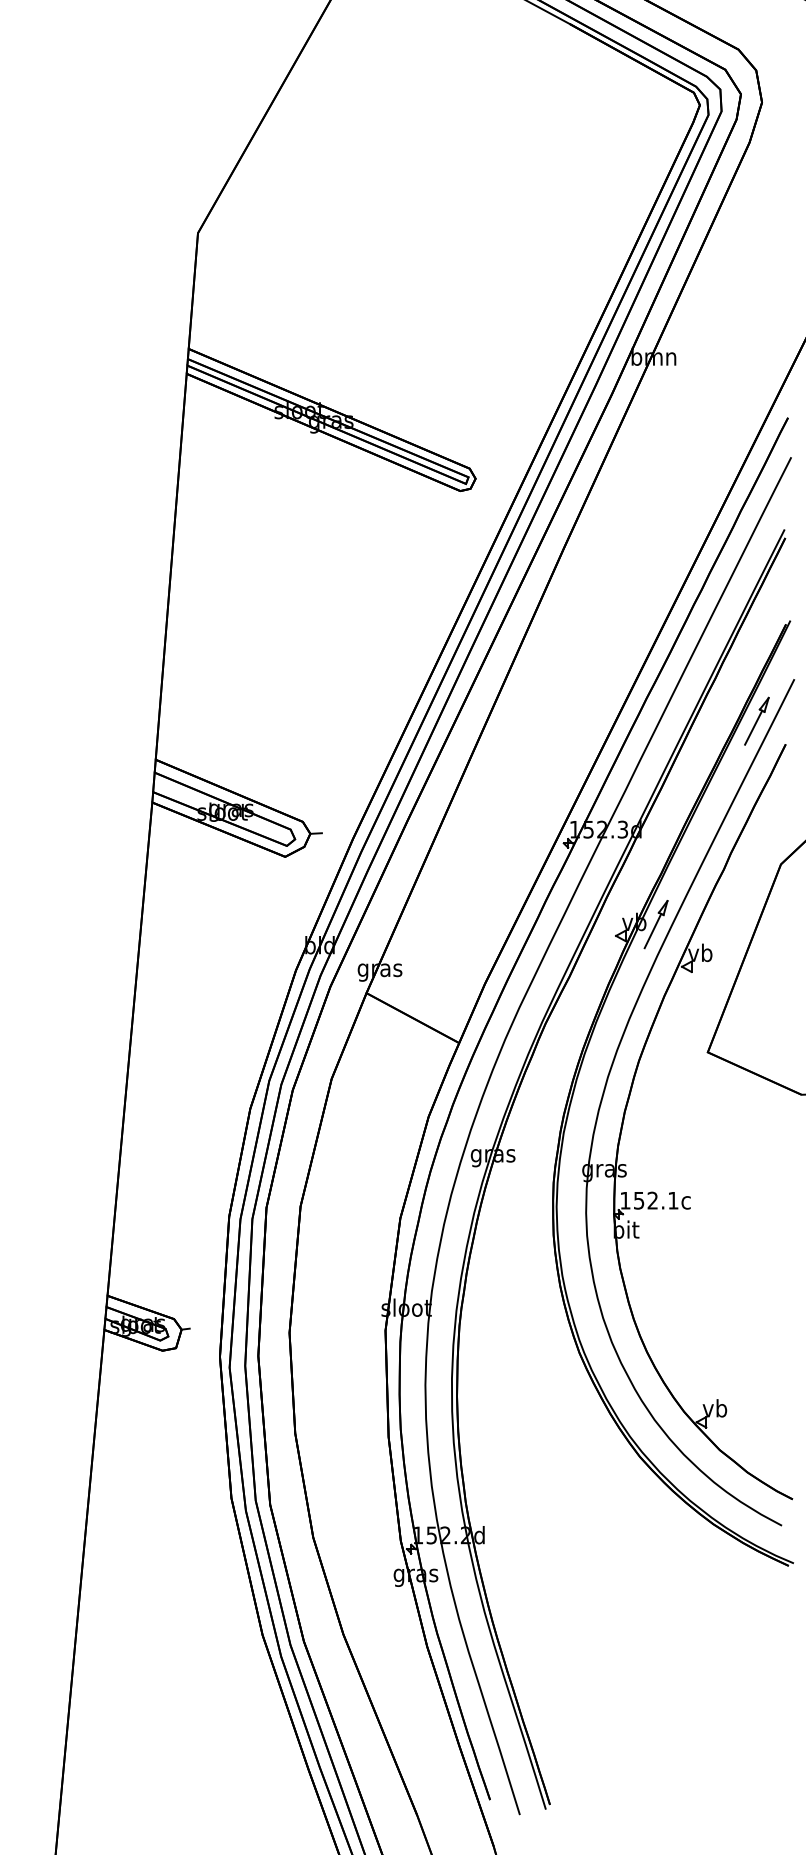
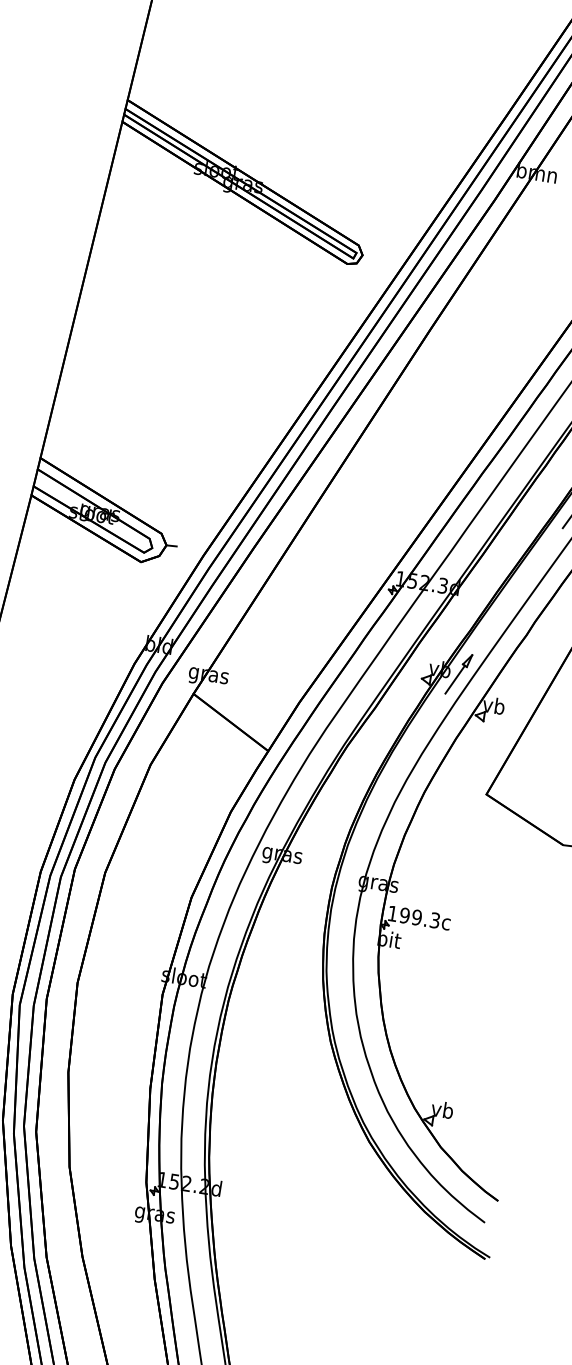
text: (655, 1200) -> (419, 917), 152.1c -> 199.3c

